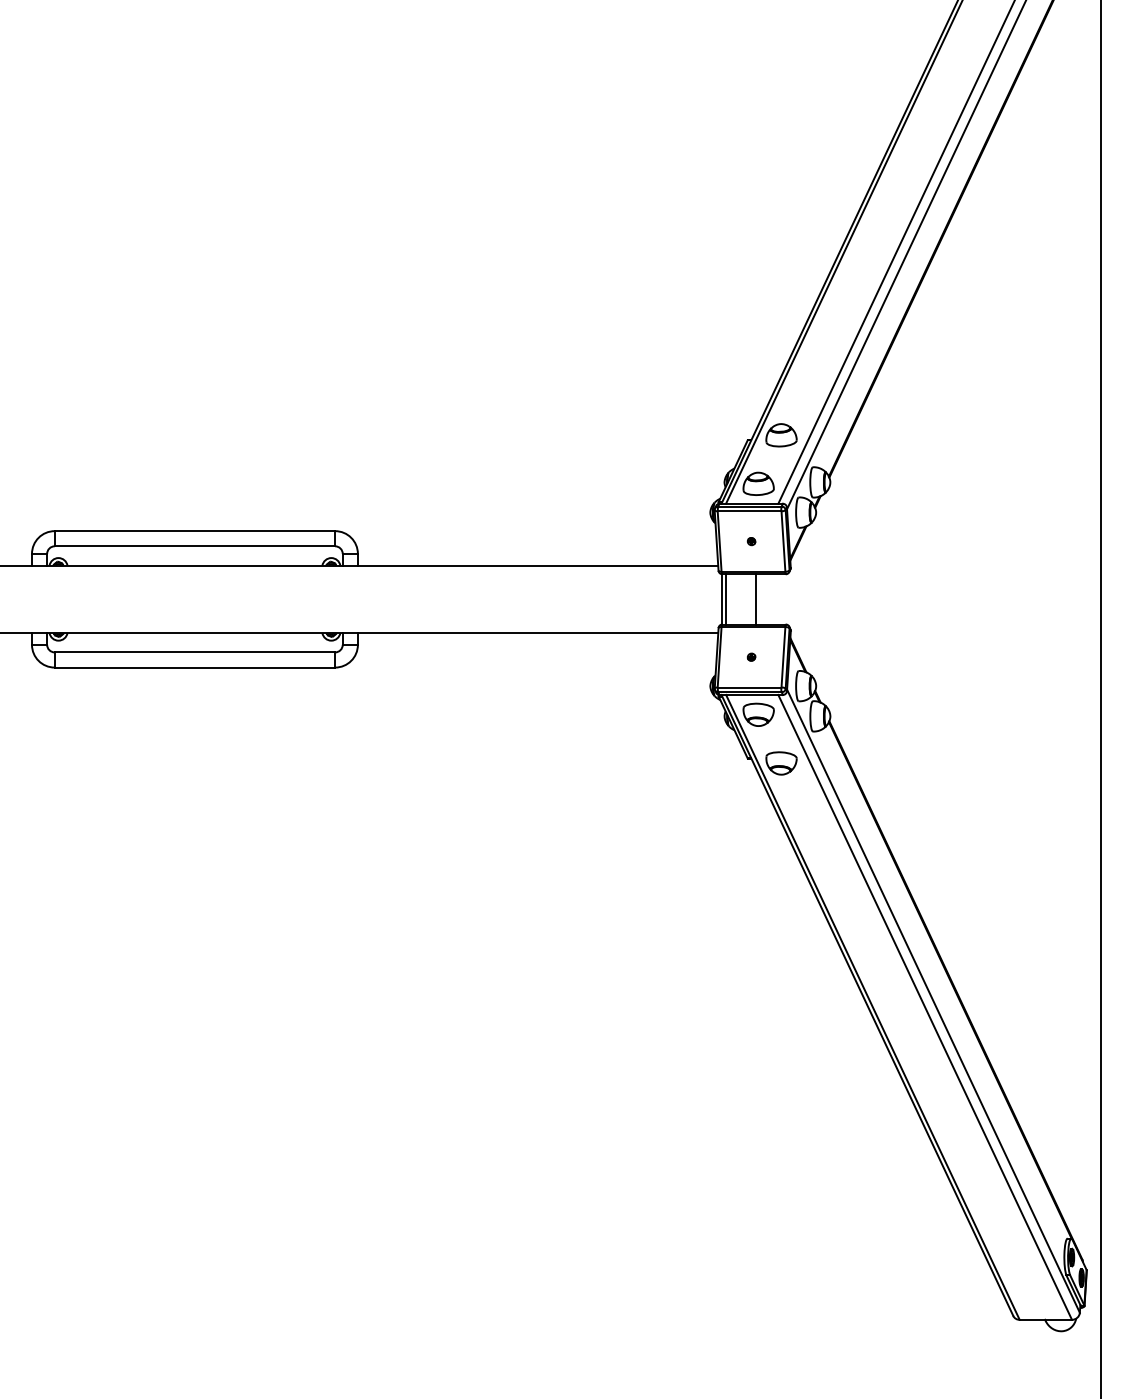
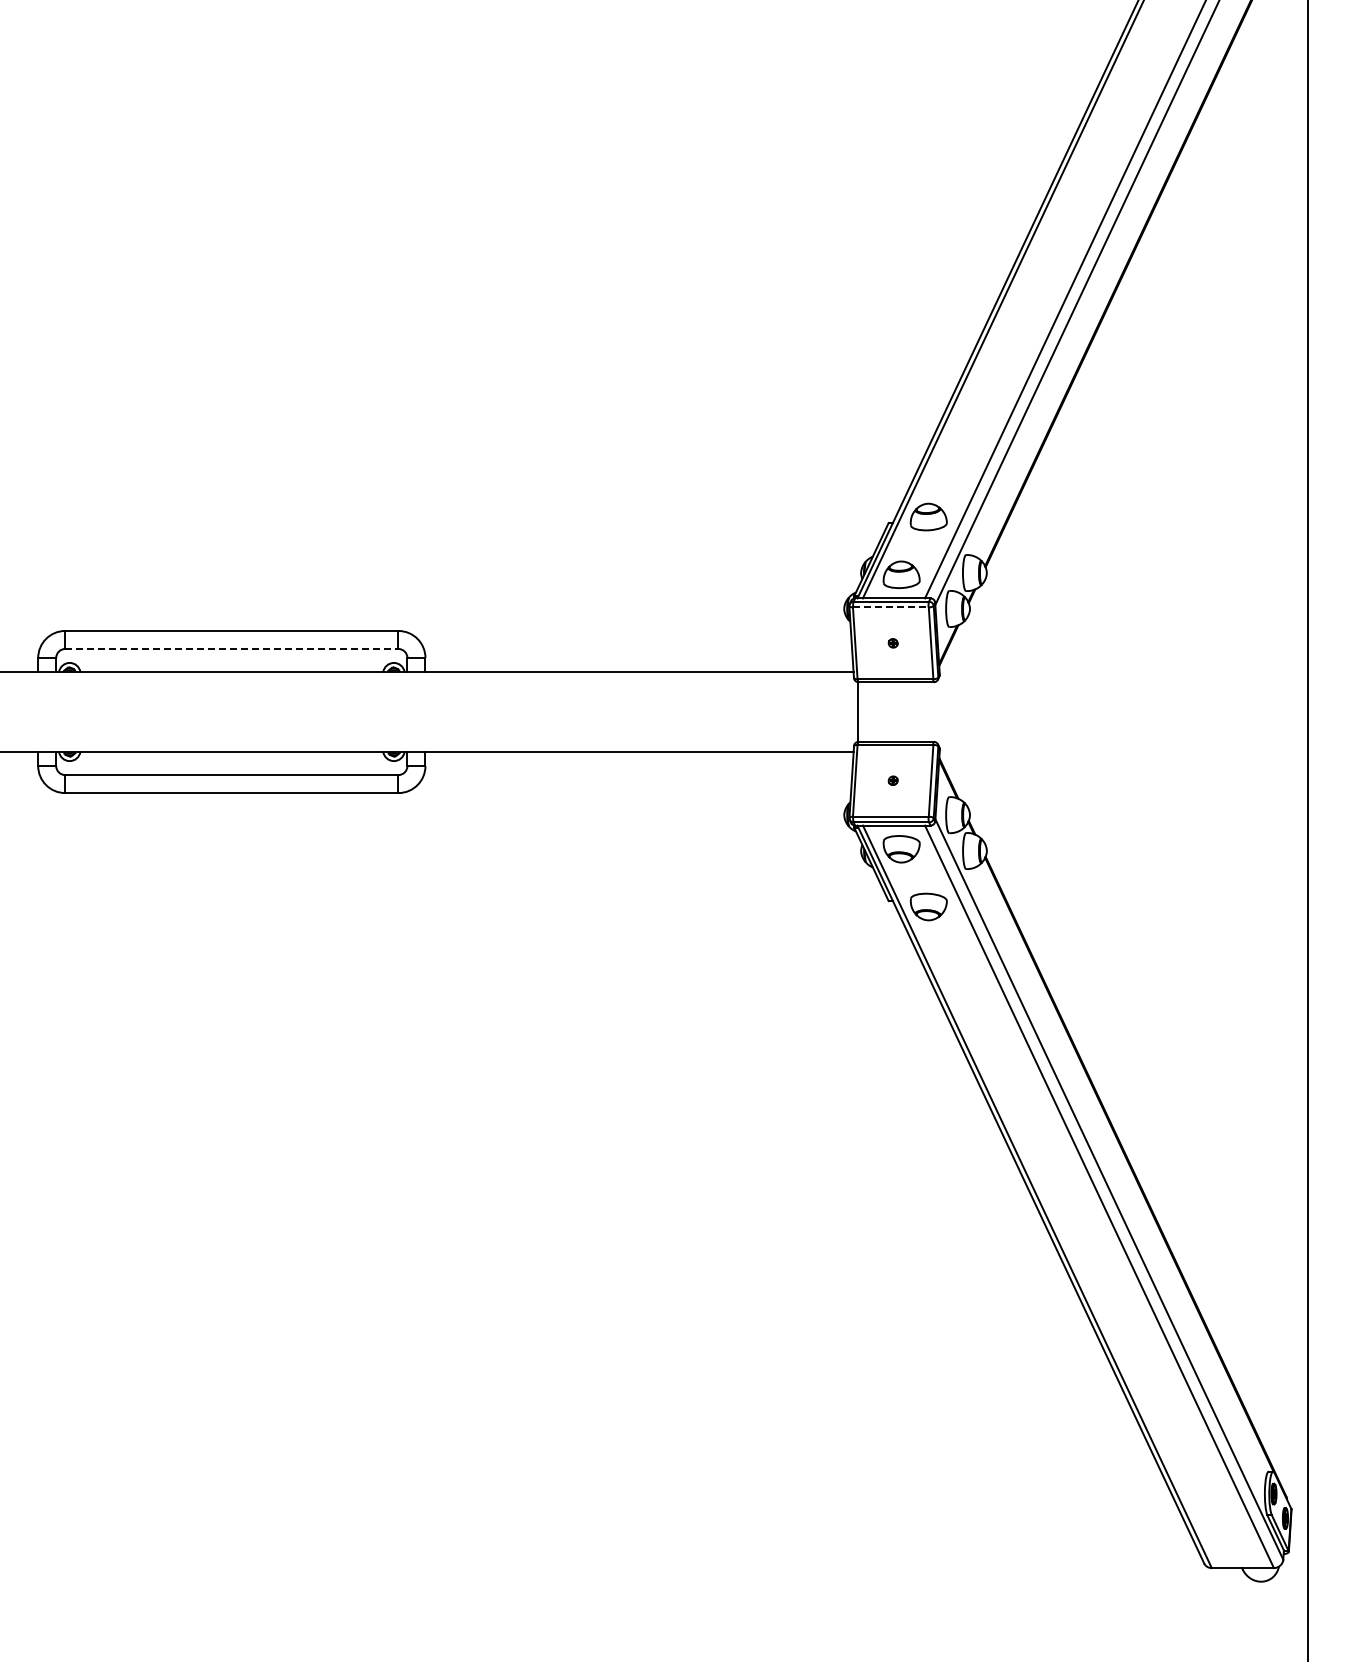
line: (749, 511) -> (890, 607), solid -> dashed
line: (194, 545) -> (231, 648), solid -> dashed
line: (725, 598) -> (862, 711), removed
line: (756, 598) -> (898, 711), removed

